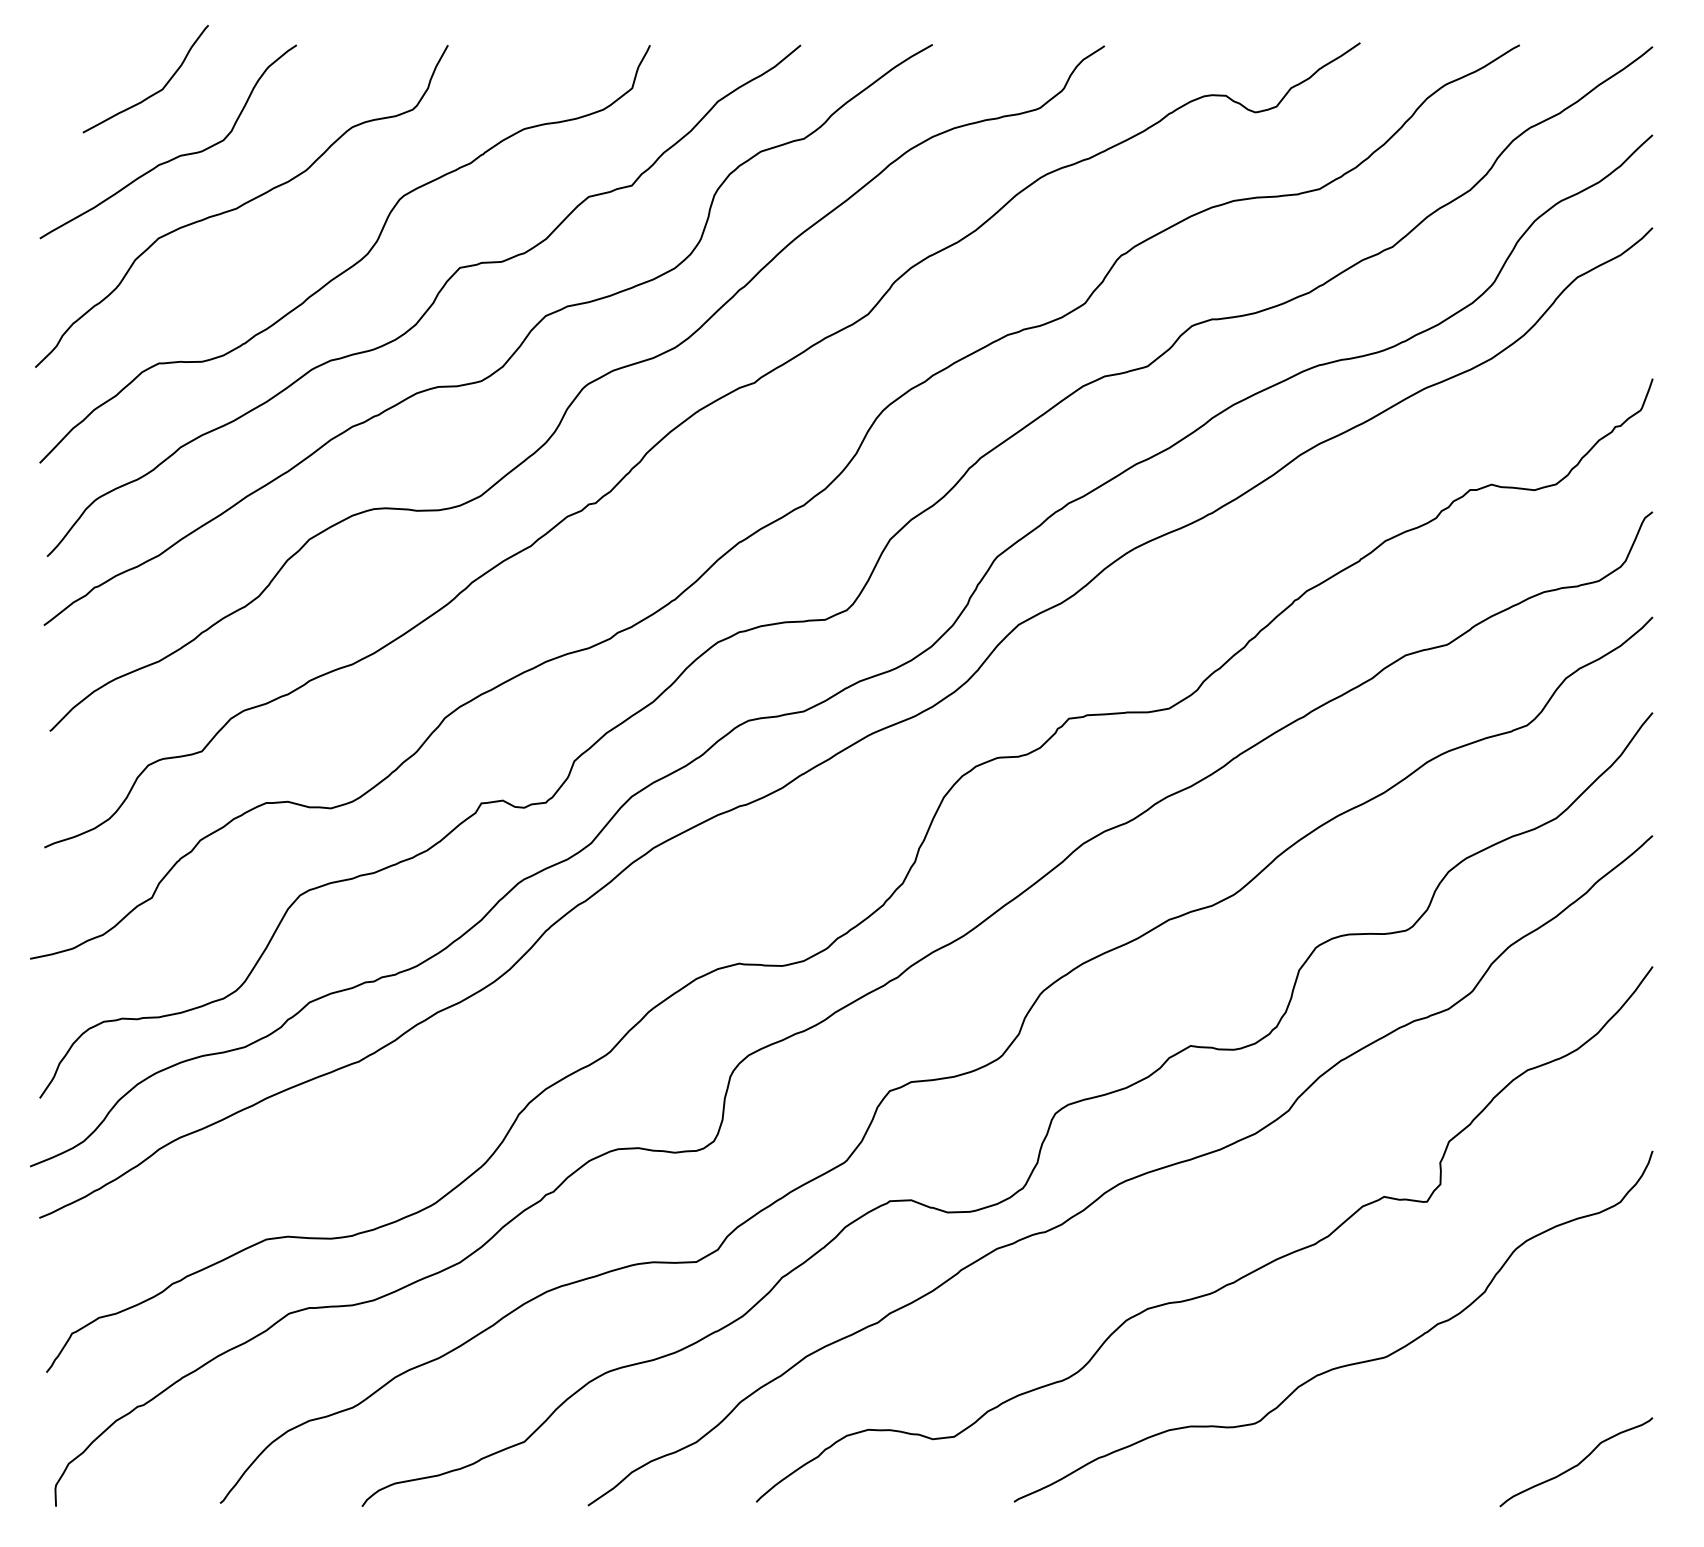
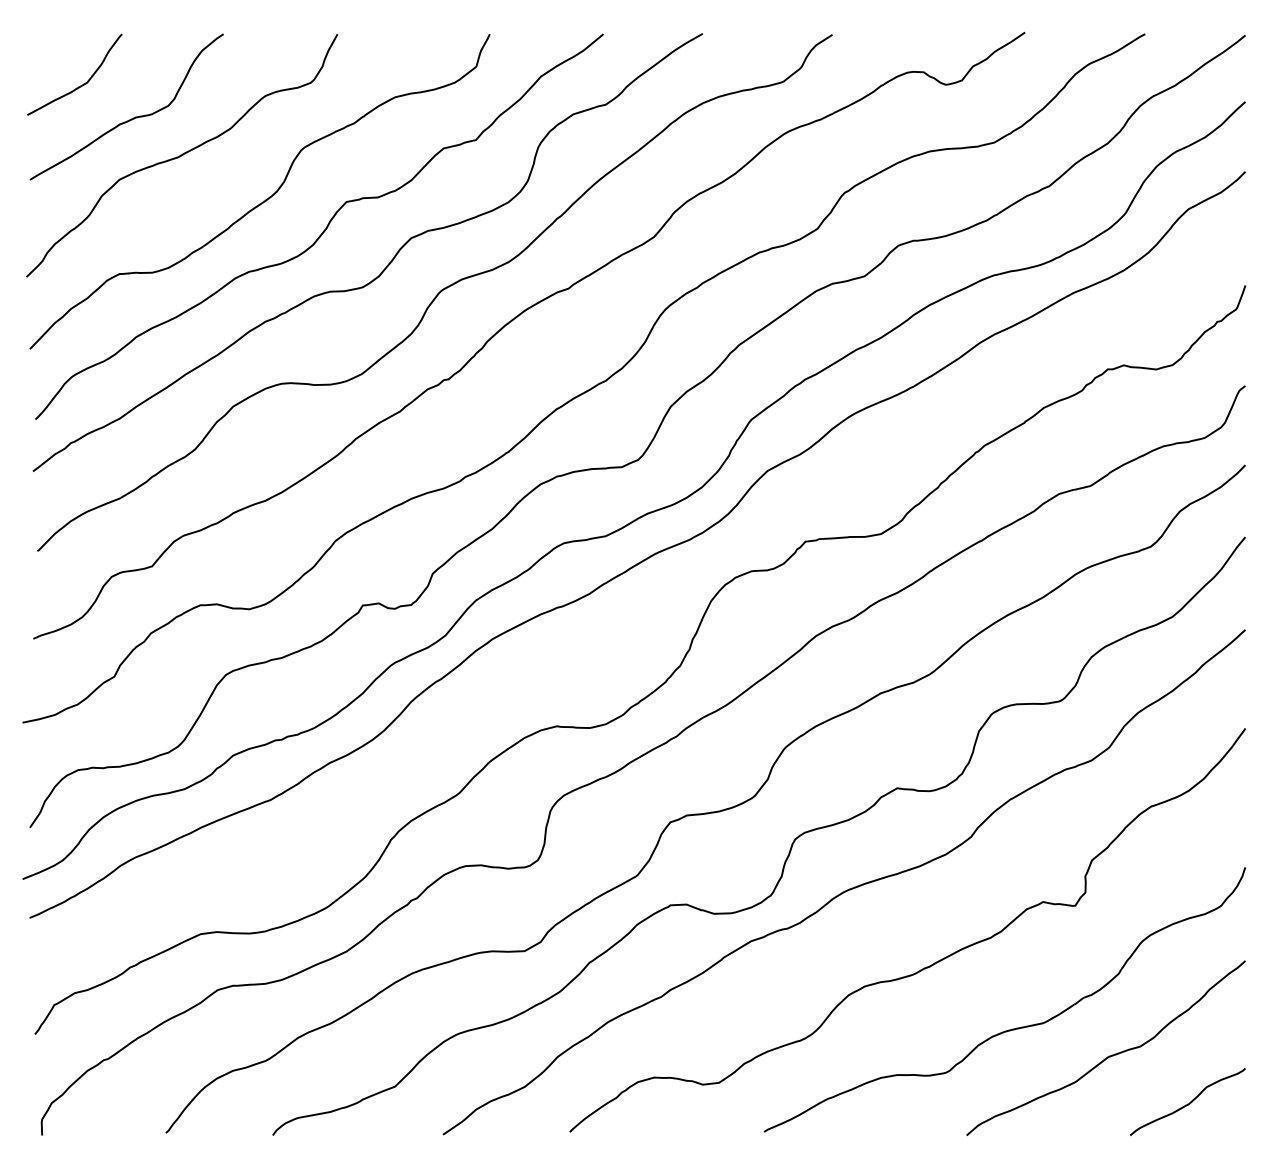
curve: (154, 92) -> (81, 84), moved
curve: (1472, 1400) -> (1109, 1055), added

